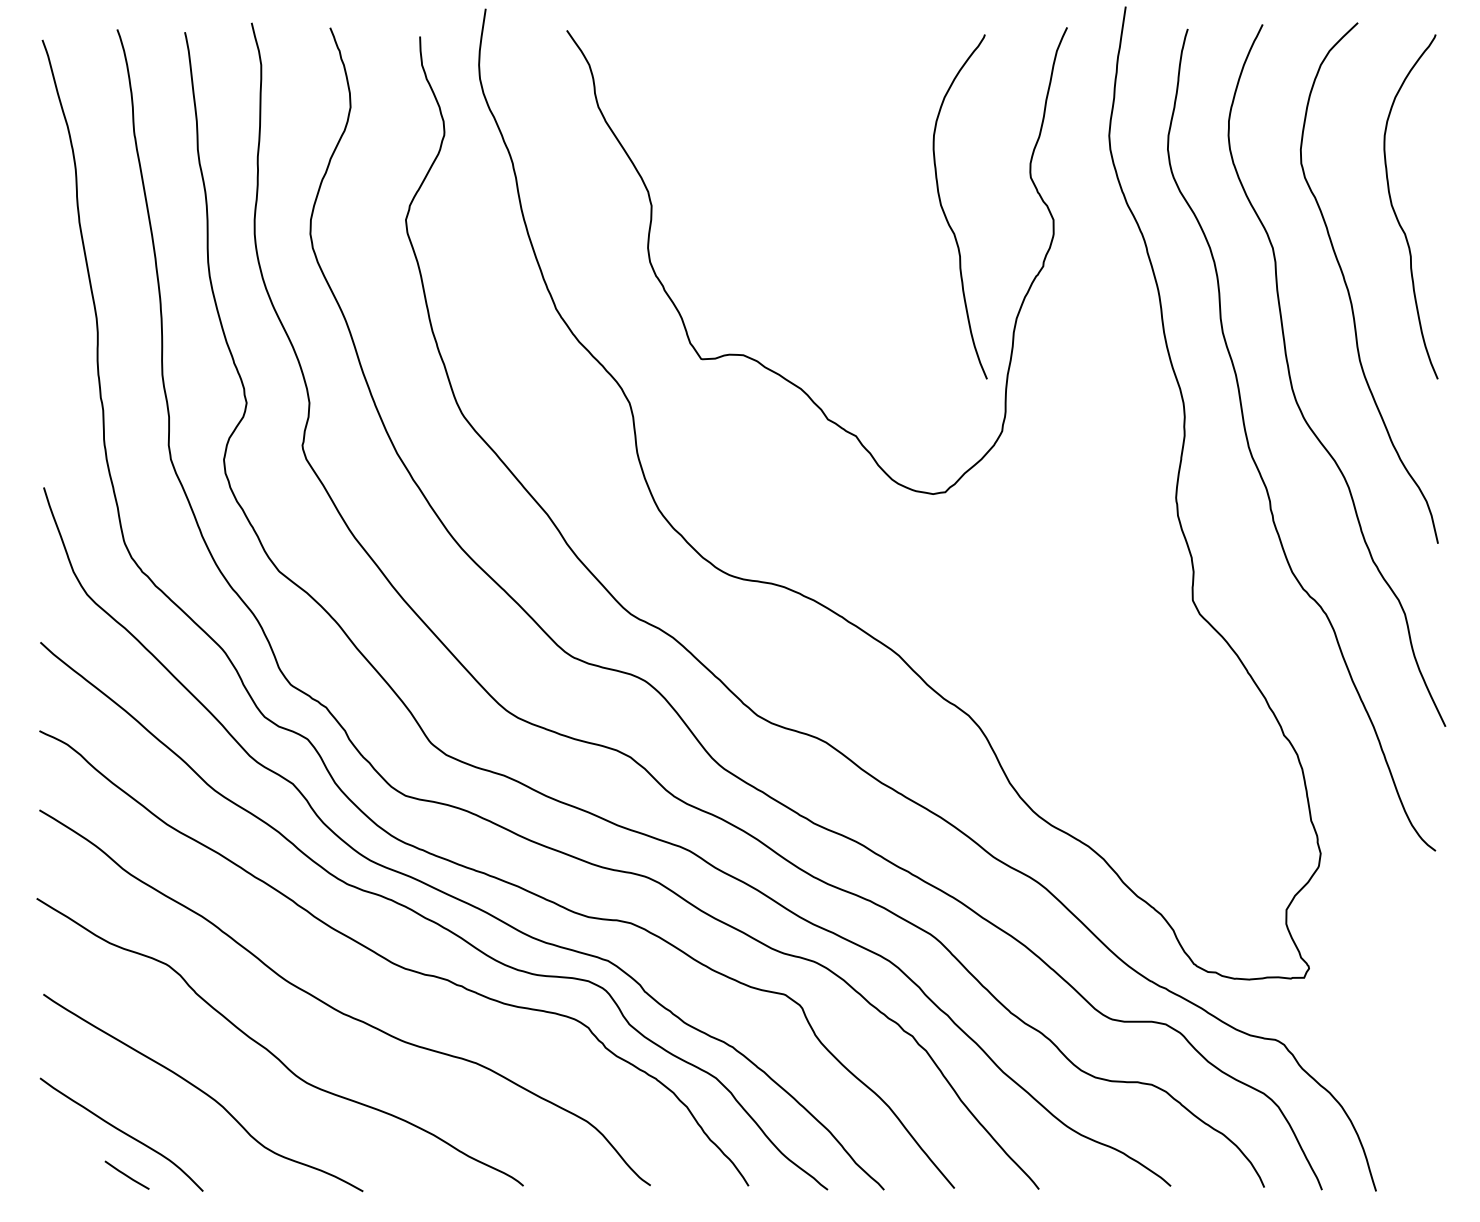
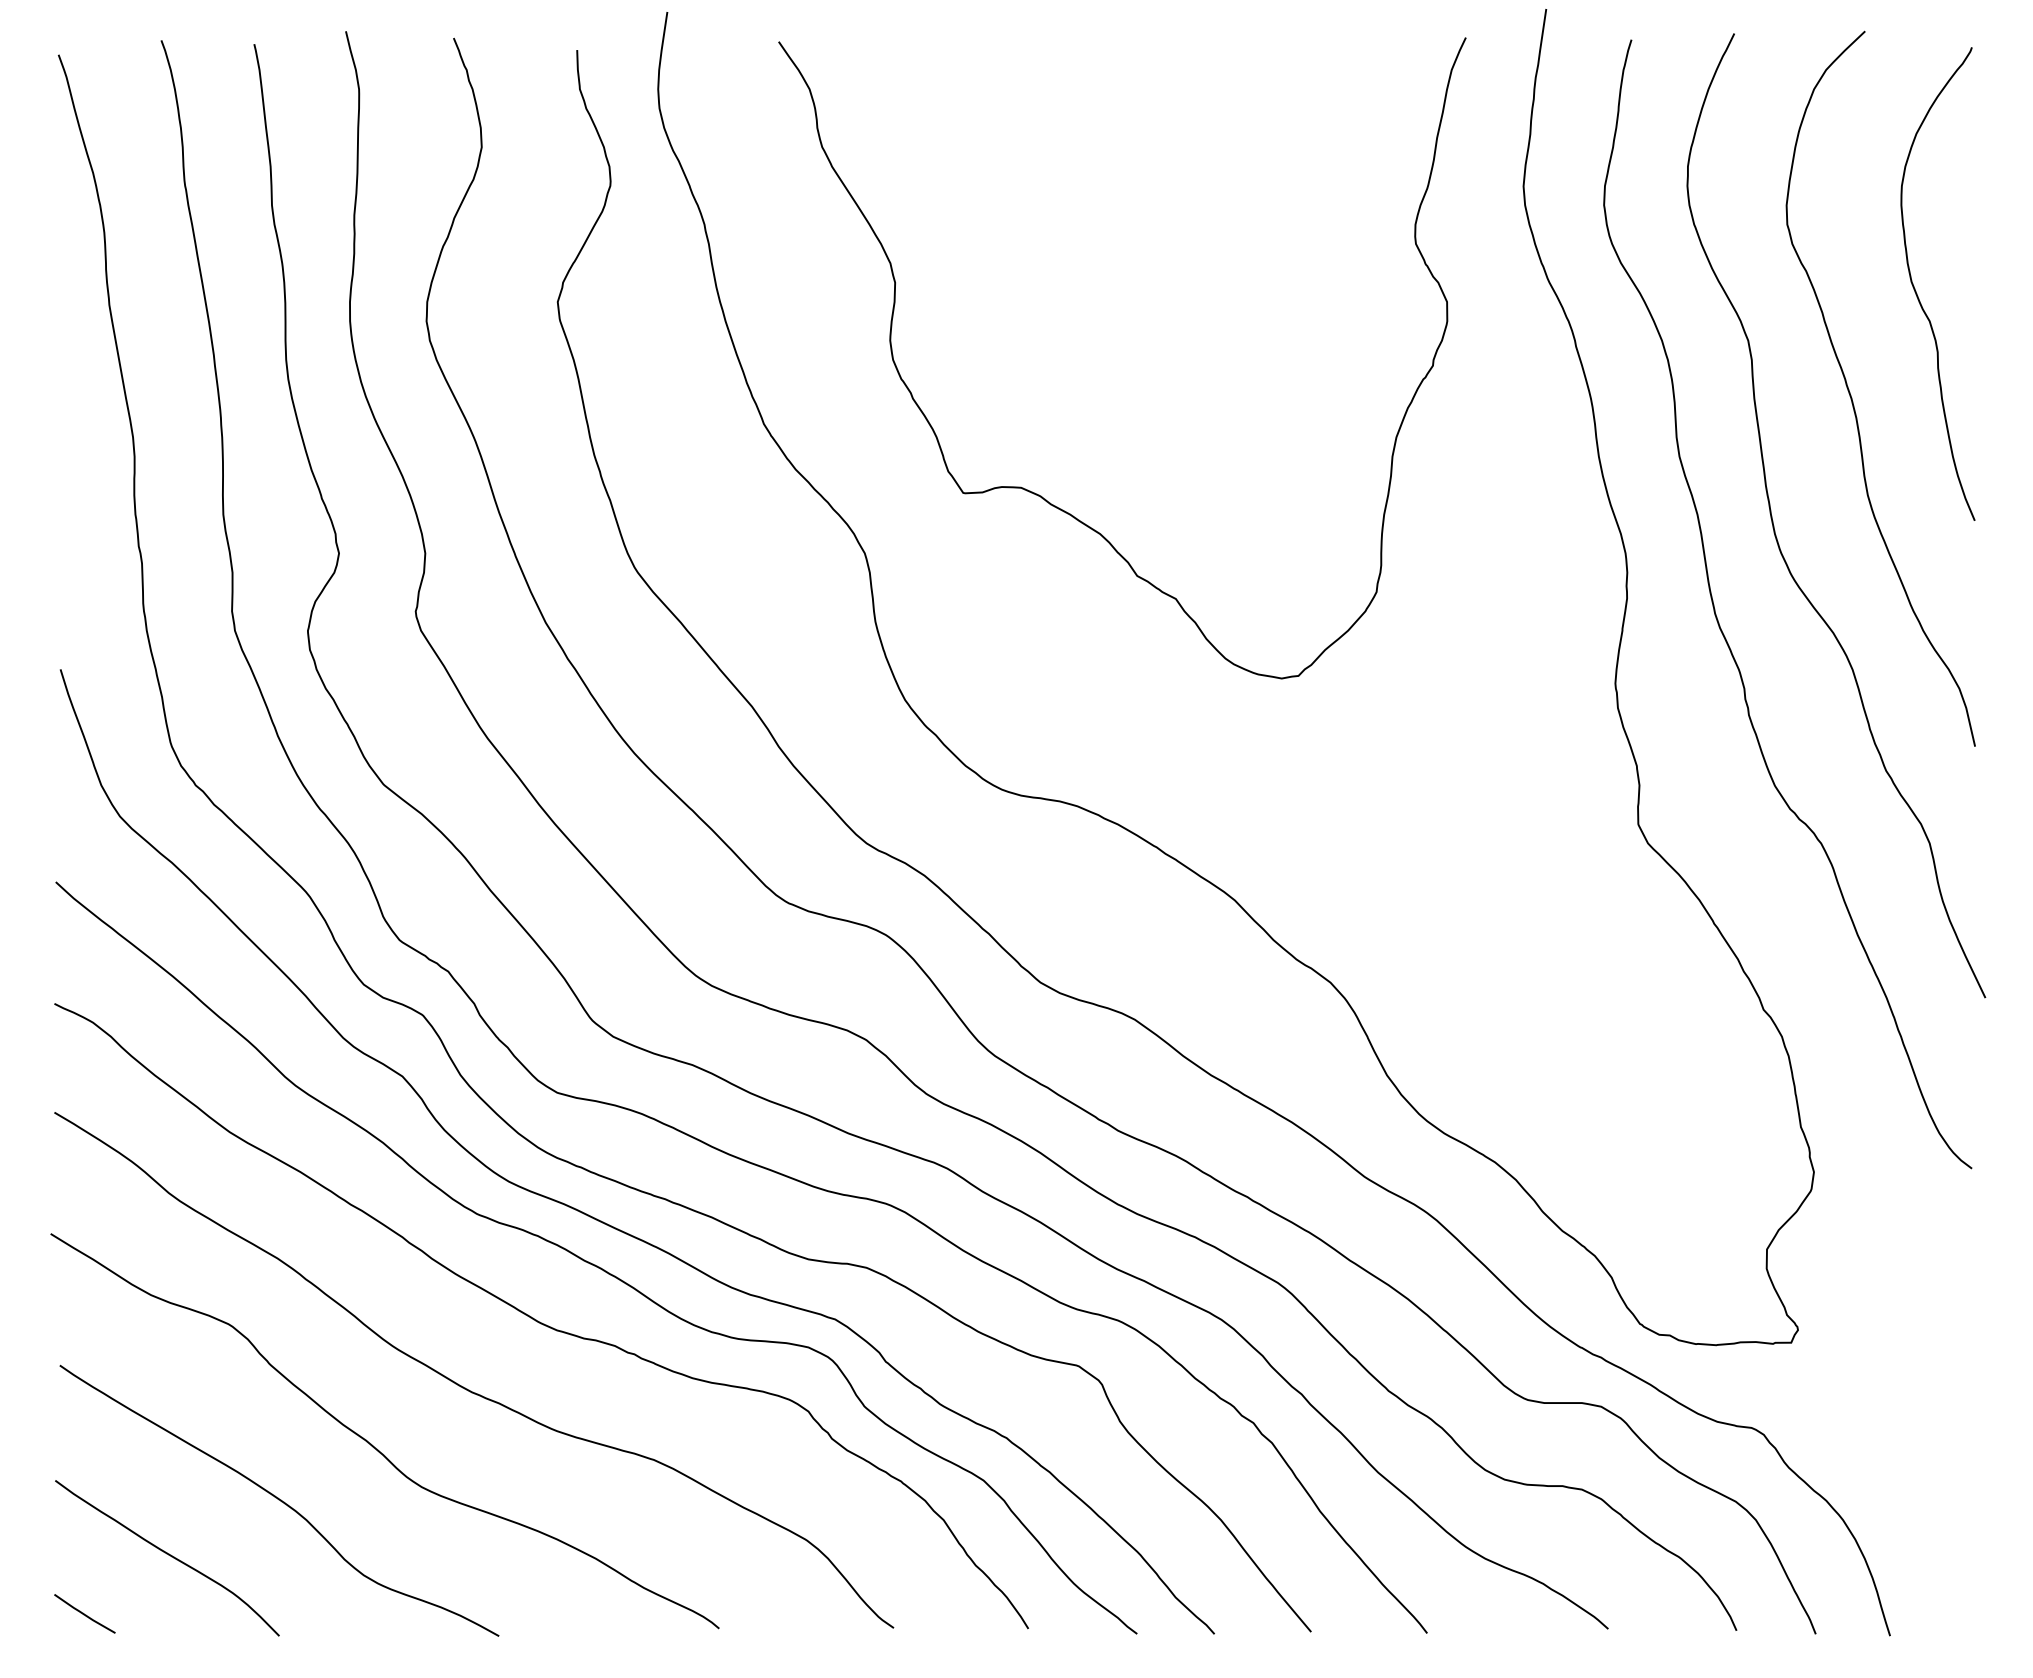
curve: (945, 213) -> (1298, 293), removed
line: (126, 1174) -> (84, 1613), moved

